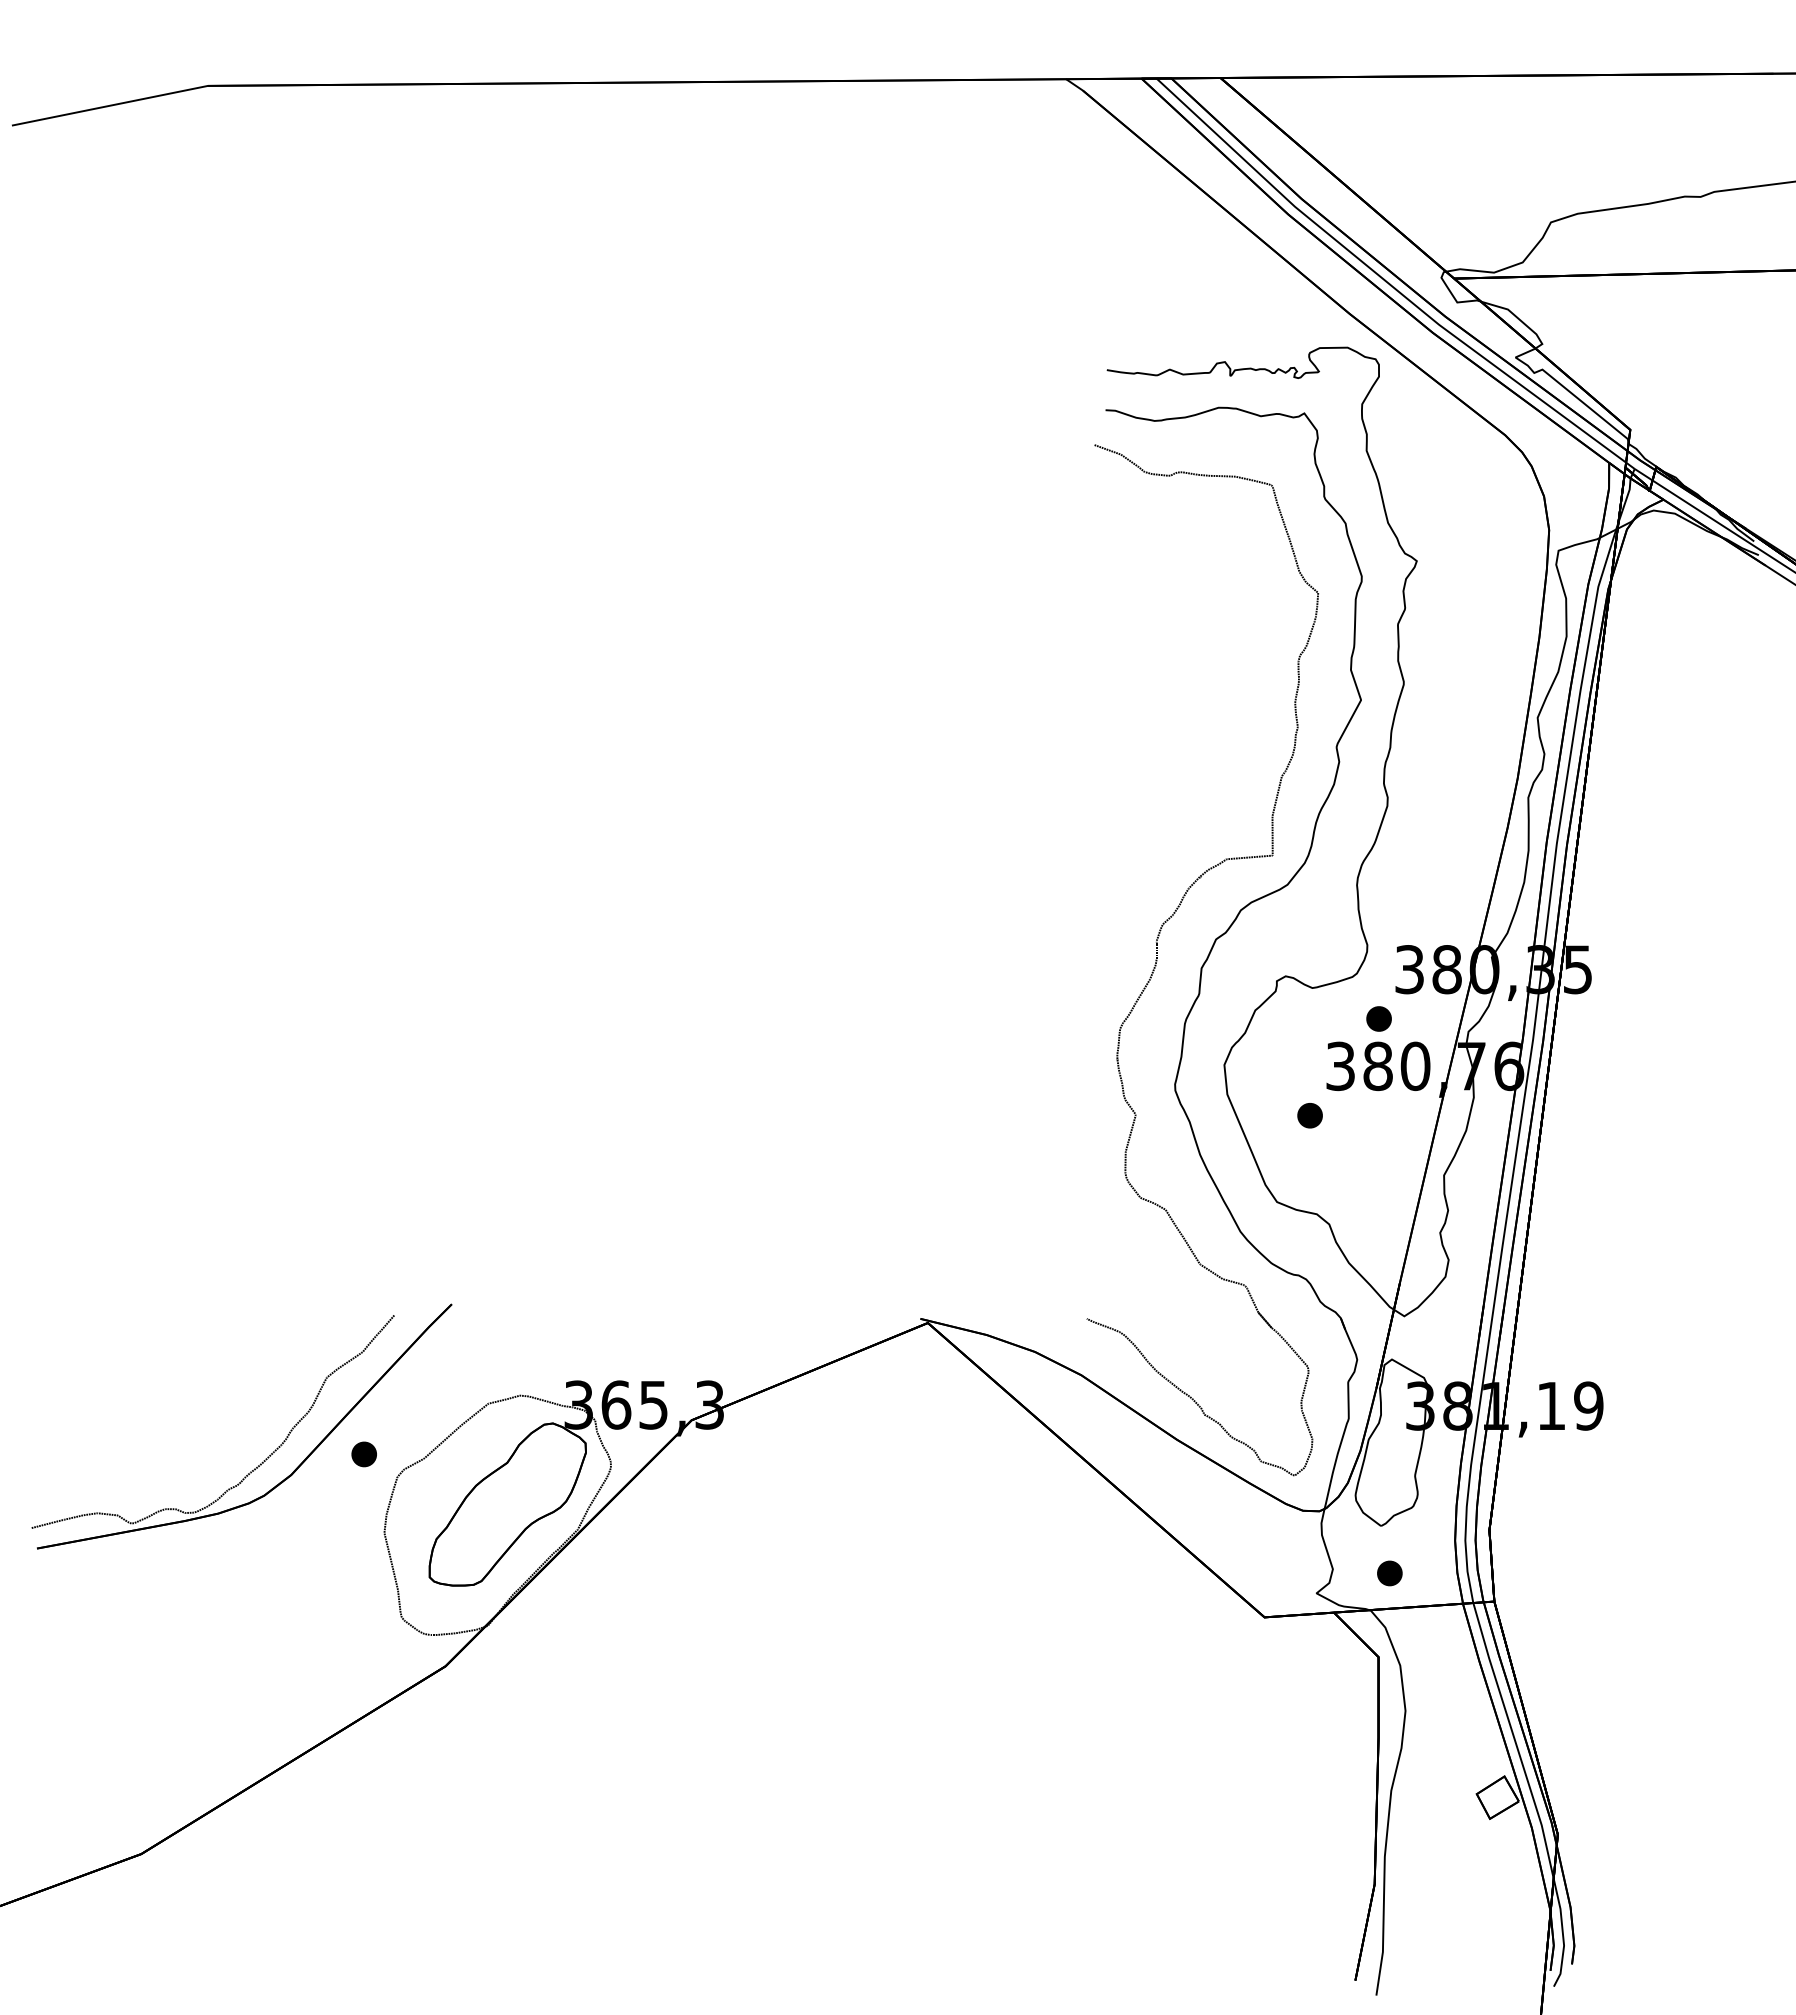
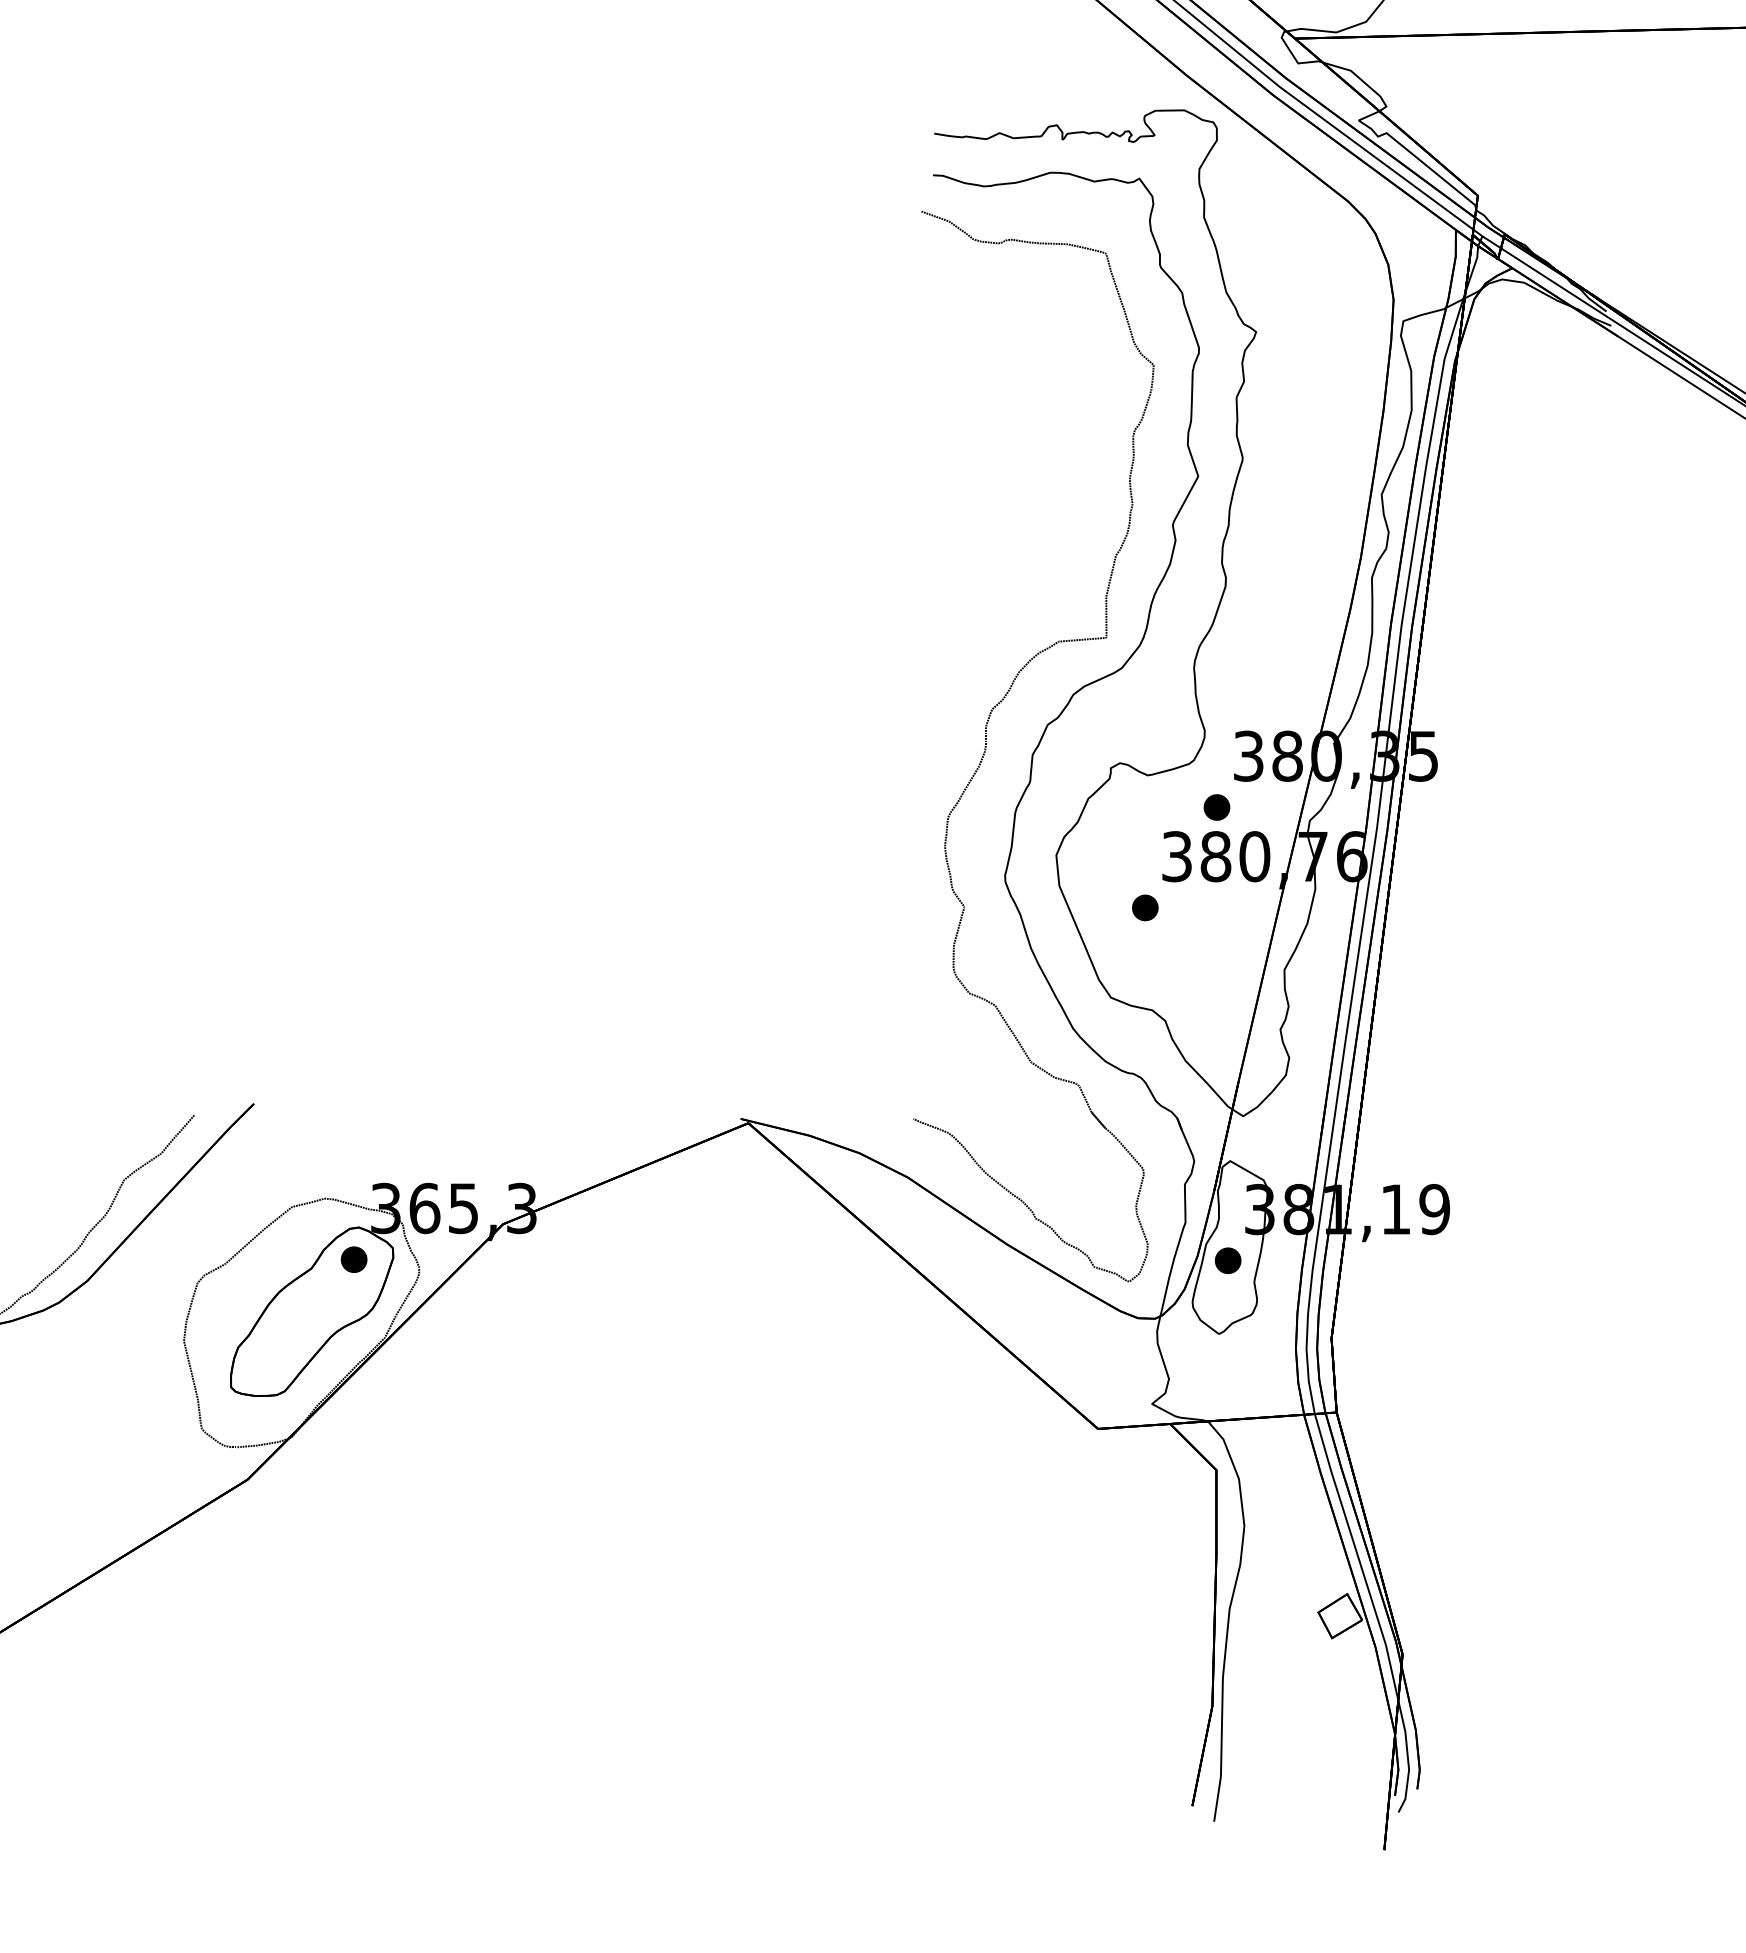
part: (363, 1454) -> (353, 1259), moved
part: (1389, 1573) -> (1227, 1260), moved

